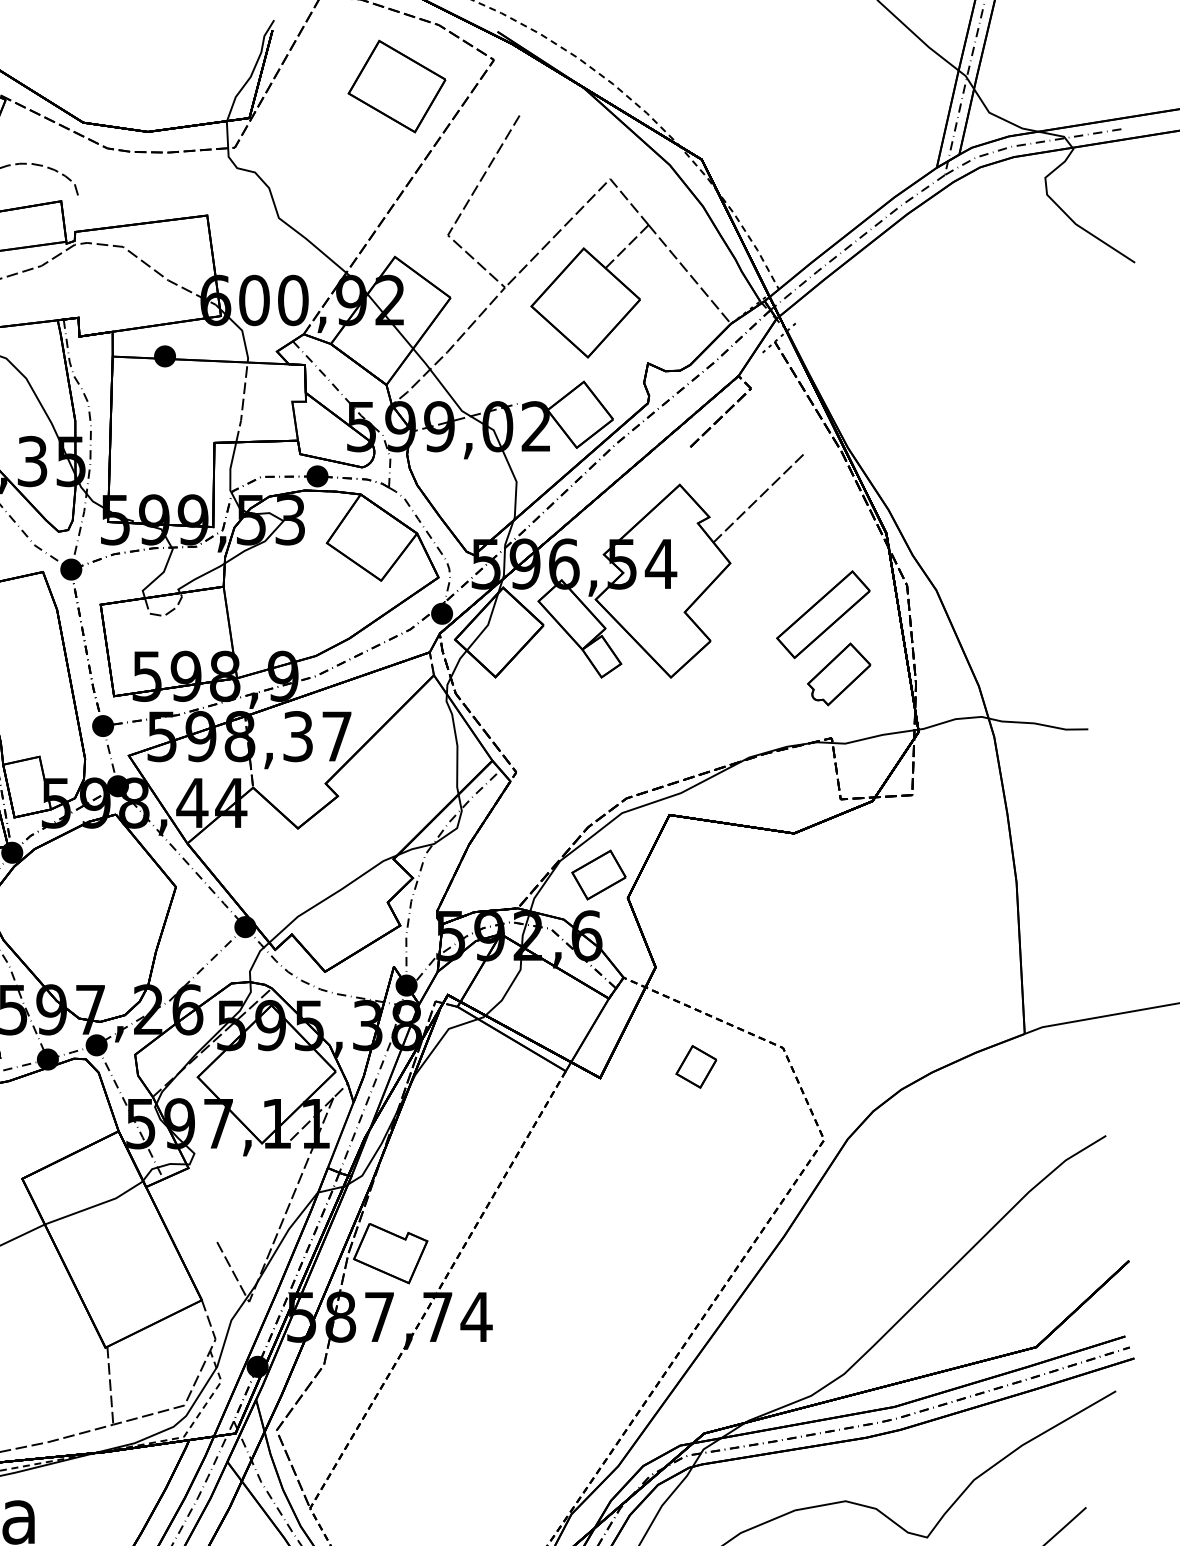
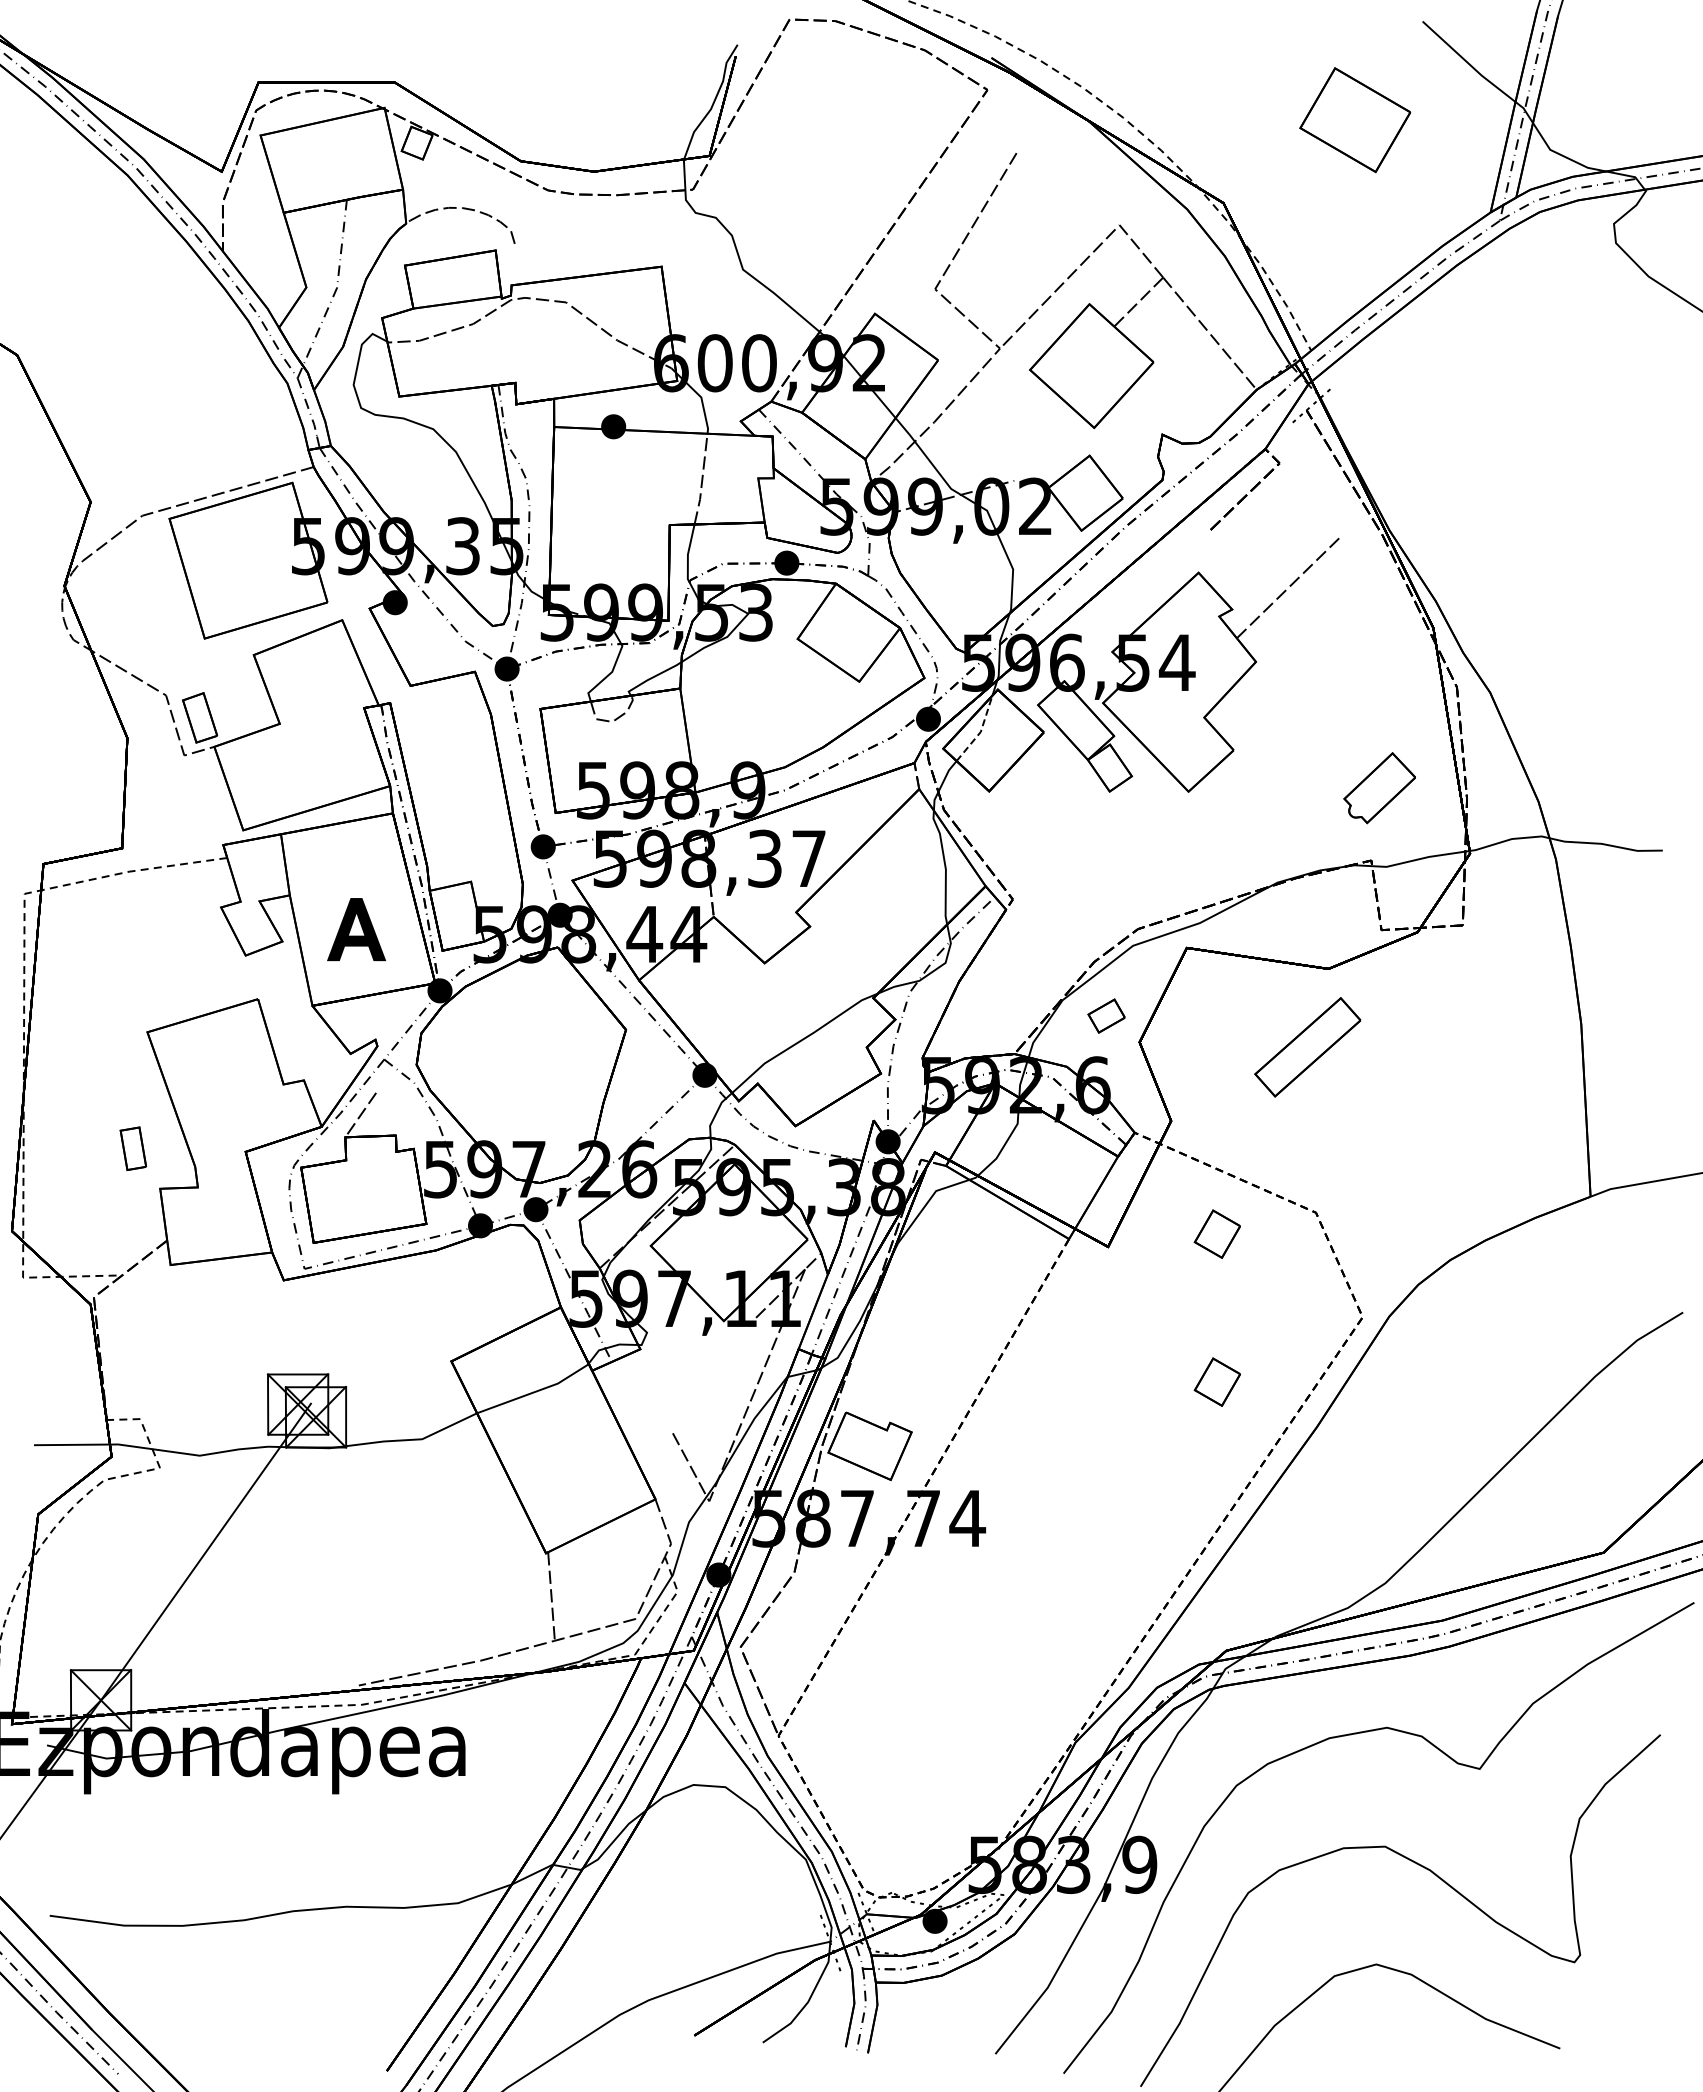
part: (397, 86) -> (1355, 120), moved
part: (823, 614) -> (1307, 1047), moved
line: (487, 624) -> (980, 731), solid -> dashed
part: (598, 874) -> (1106, 1015), size x0.6
part: (695, 1196) -> (1216, 1381), added

